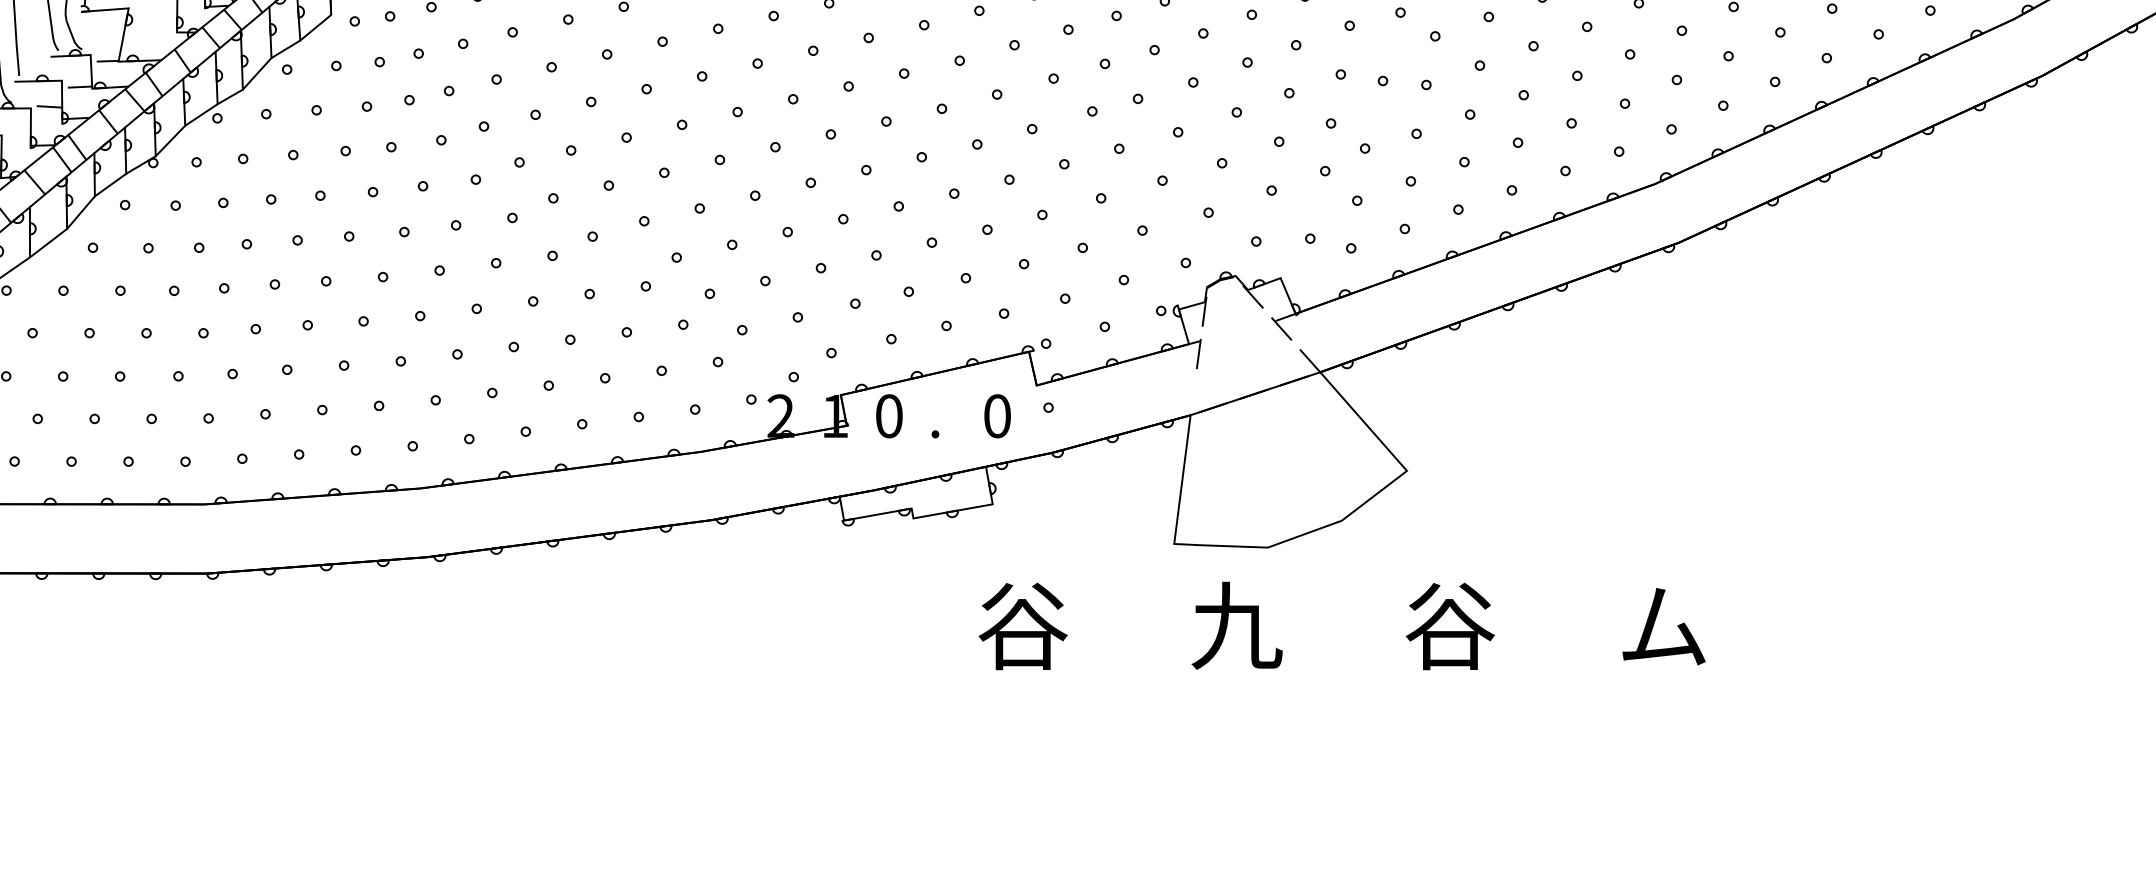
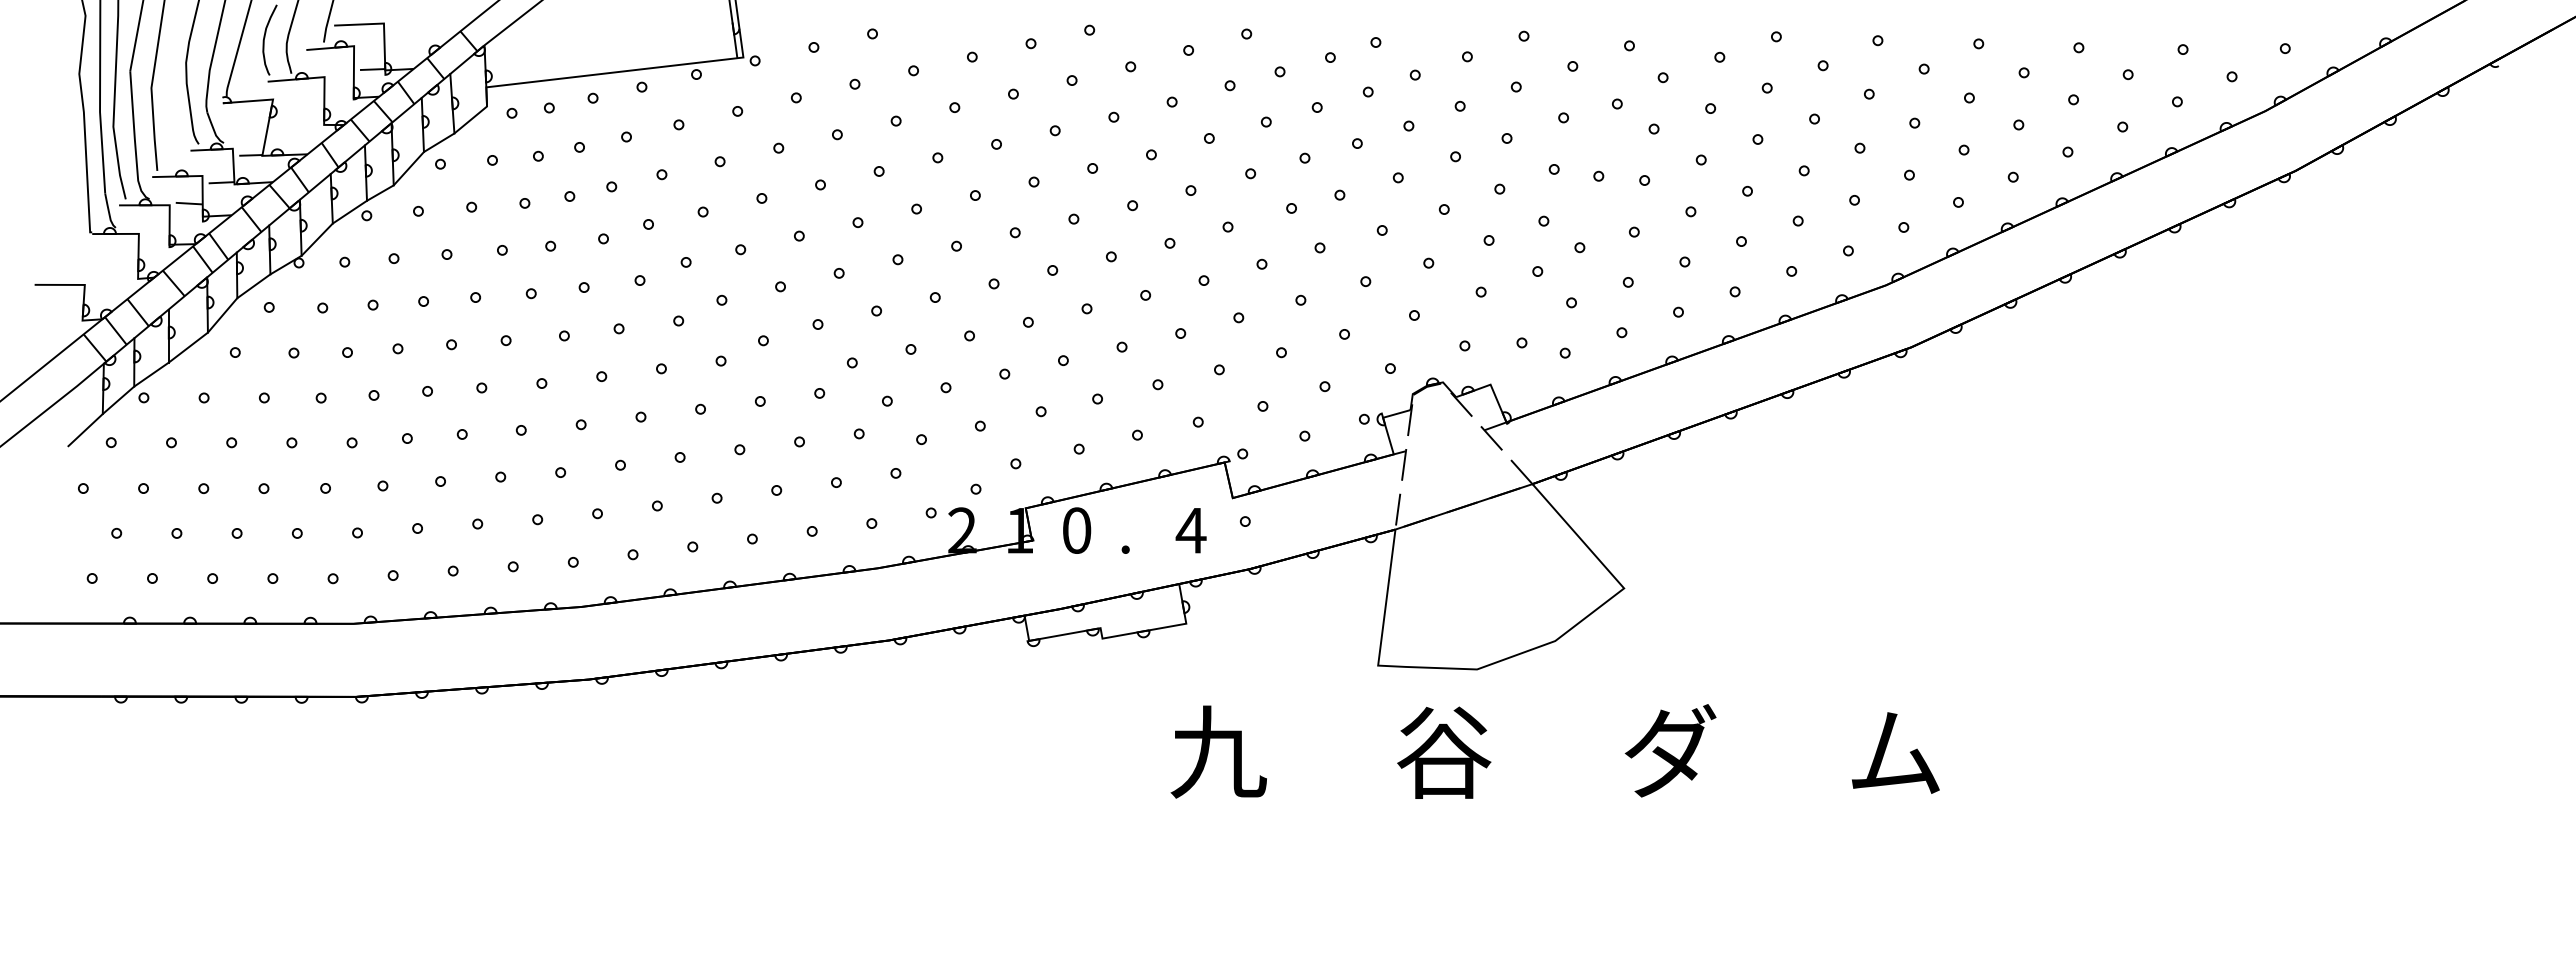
line: (1193, 396) -> (1398, 509), added
text: (996, 416) -> (1190, 530), 0 -> 4
text: (1023, 625) -> (1218, 751), 谷 -> 九
text: (1237, 625) -> (1444, 751), 九 -> 谷
text: (1449, 625) -> (1669, 751), 谷 -> ダ

